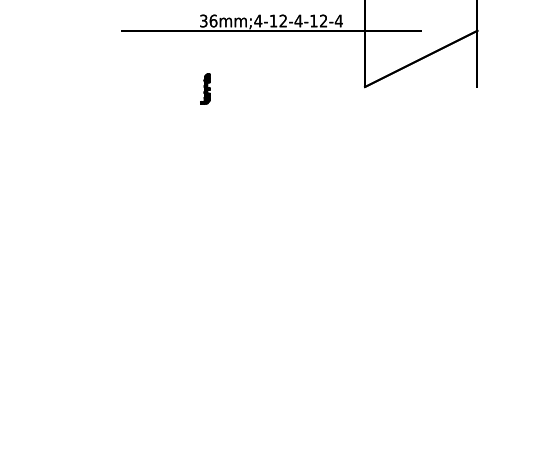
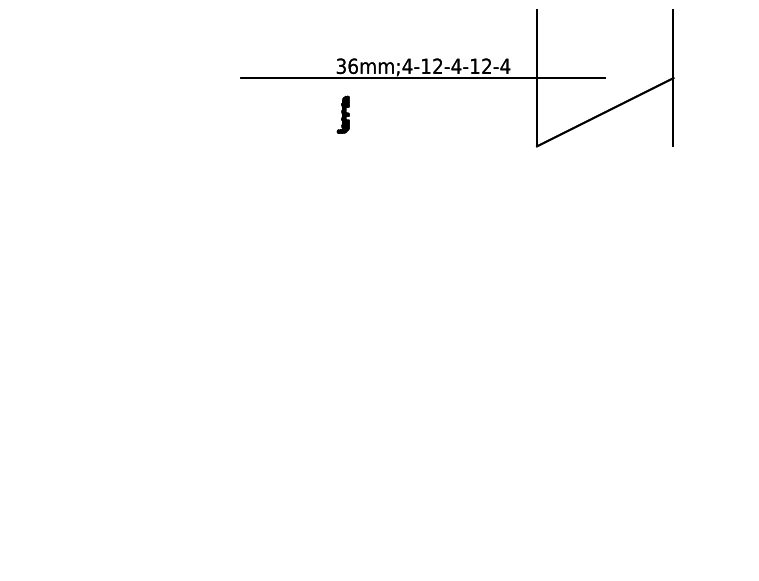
part: (204, 88) -> (342, 114), moved

